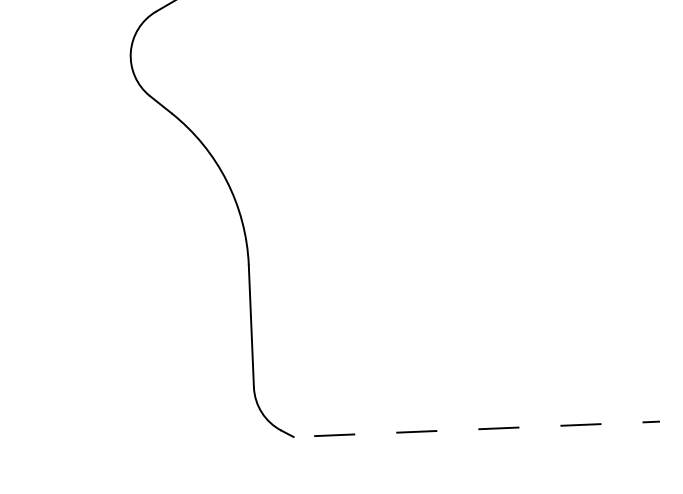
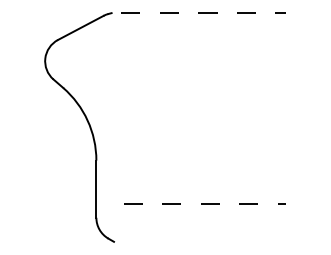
line: (486, 428) -> (204, 203), moved

